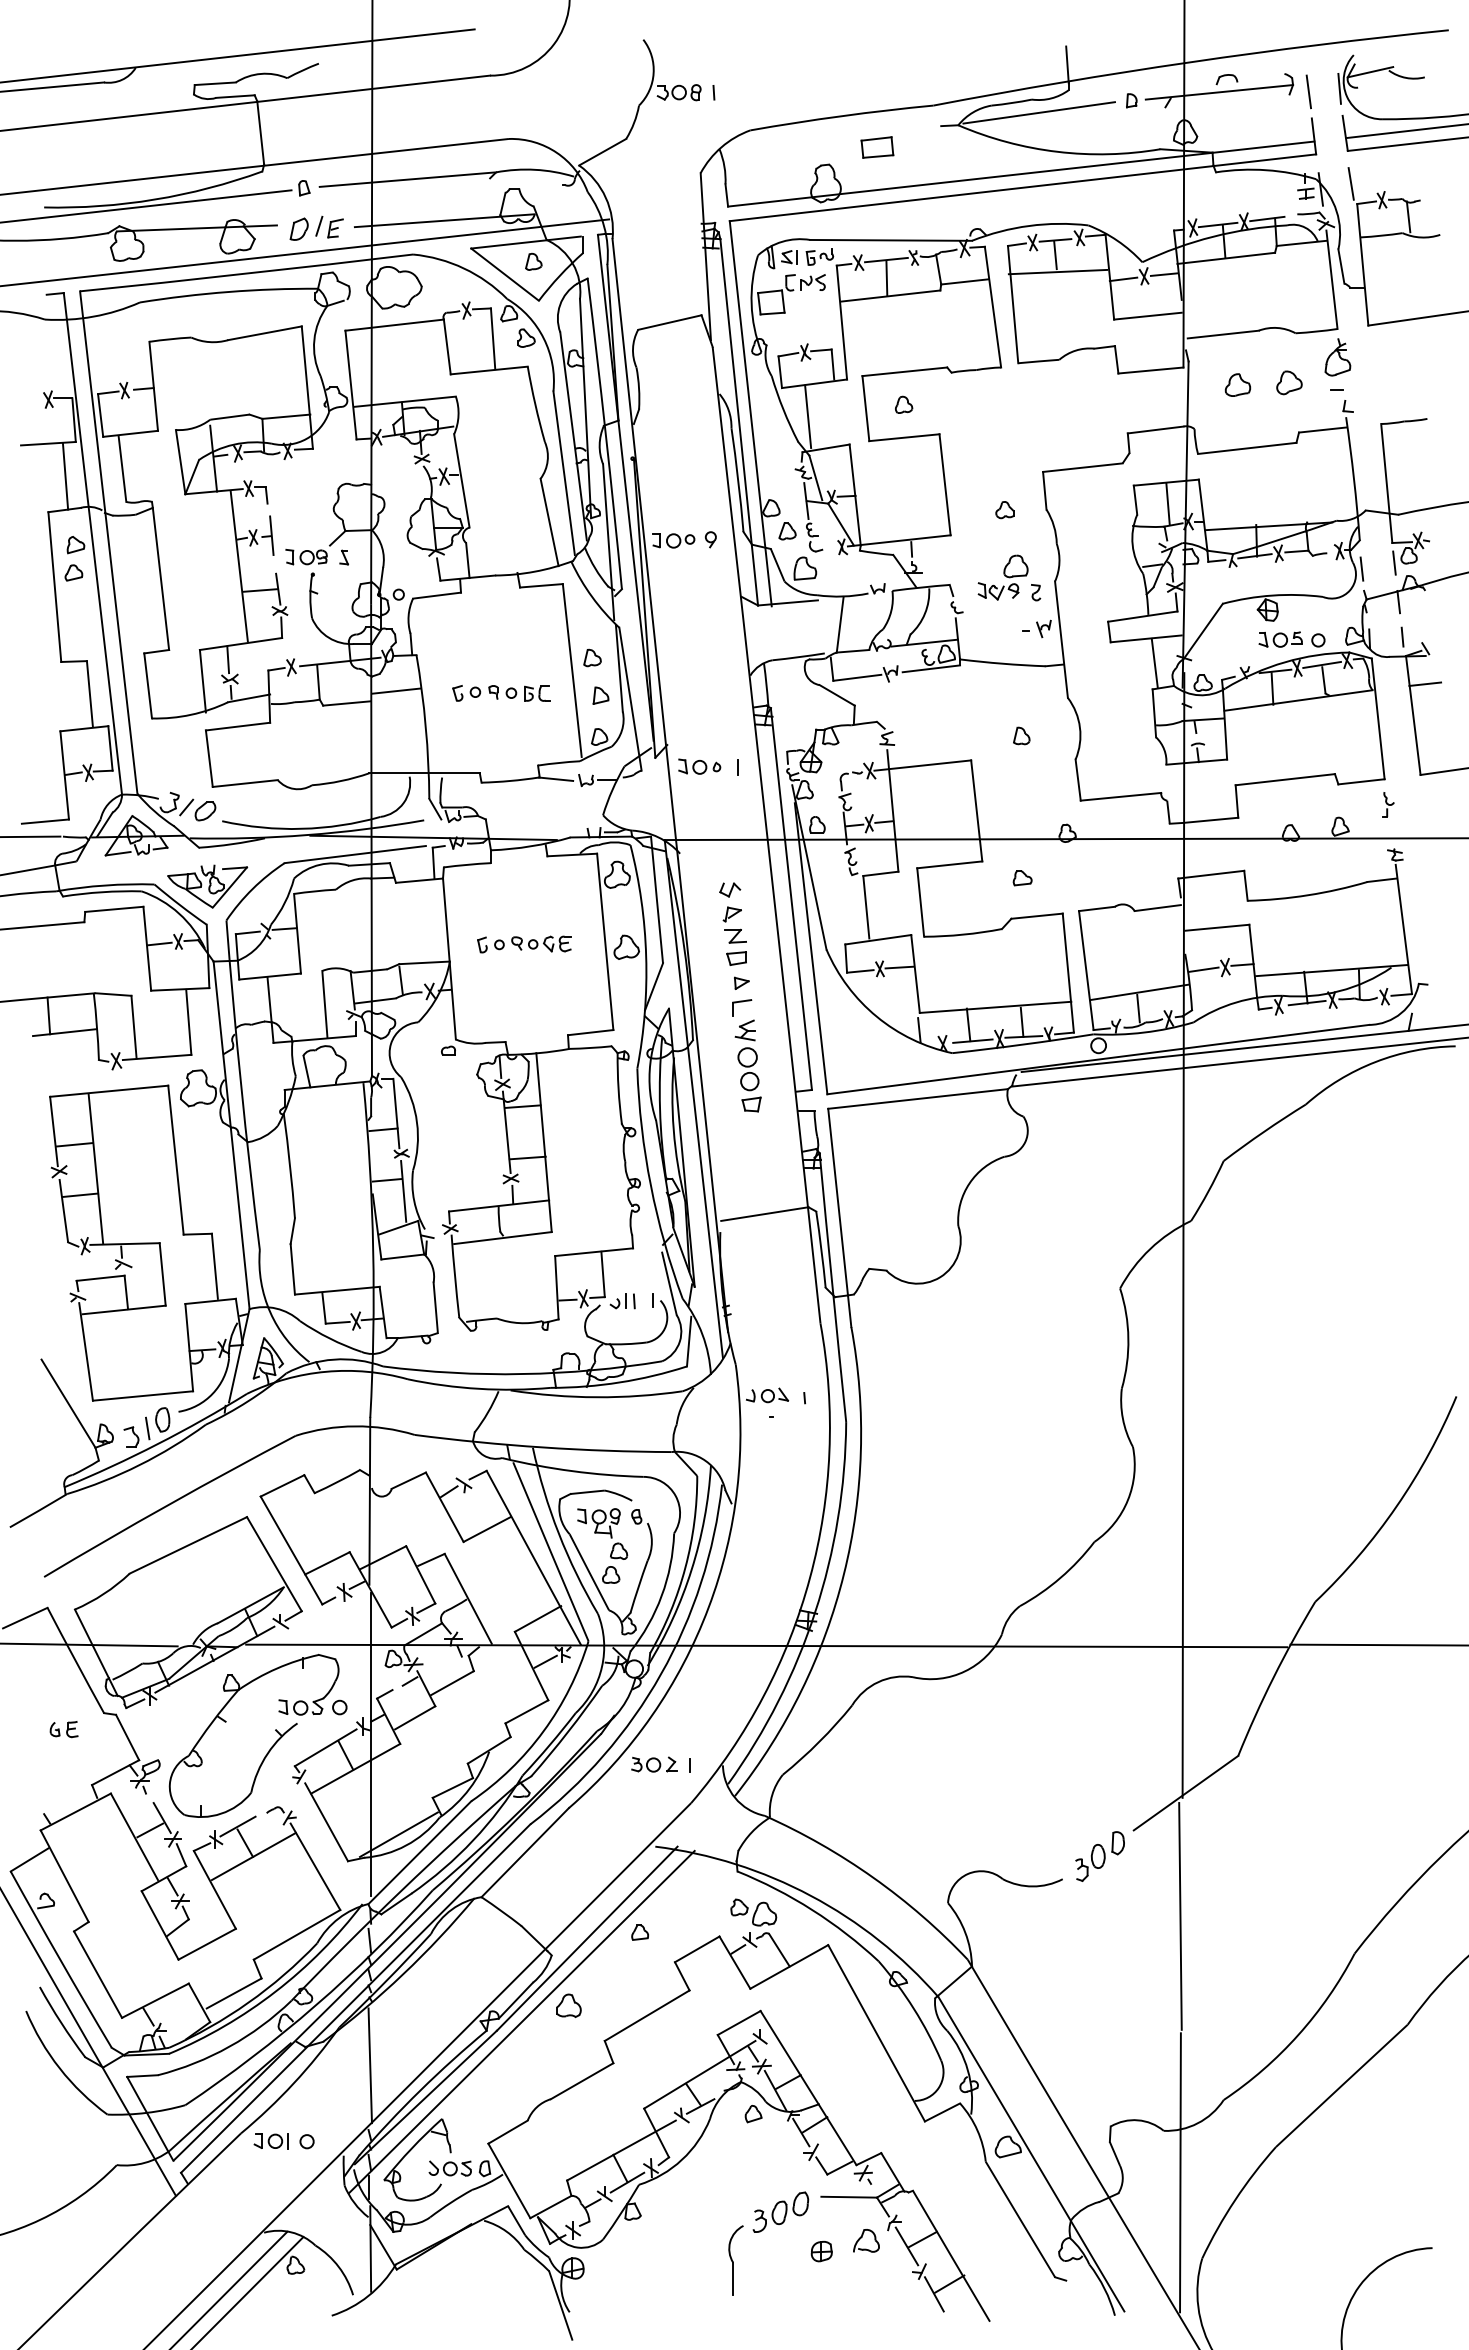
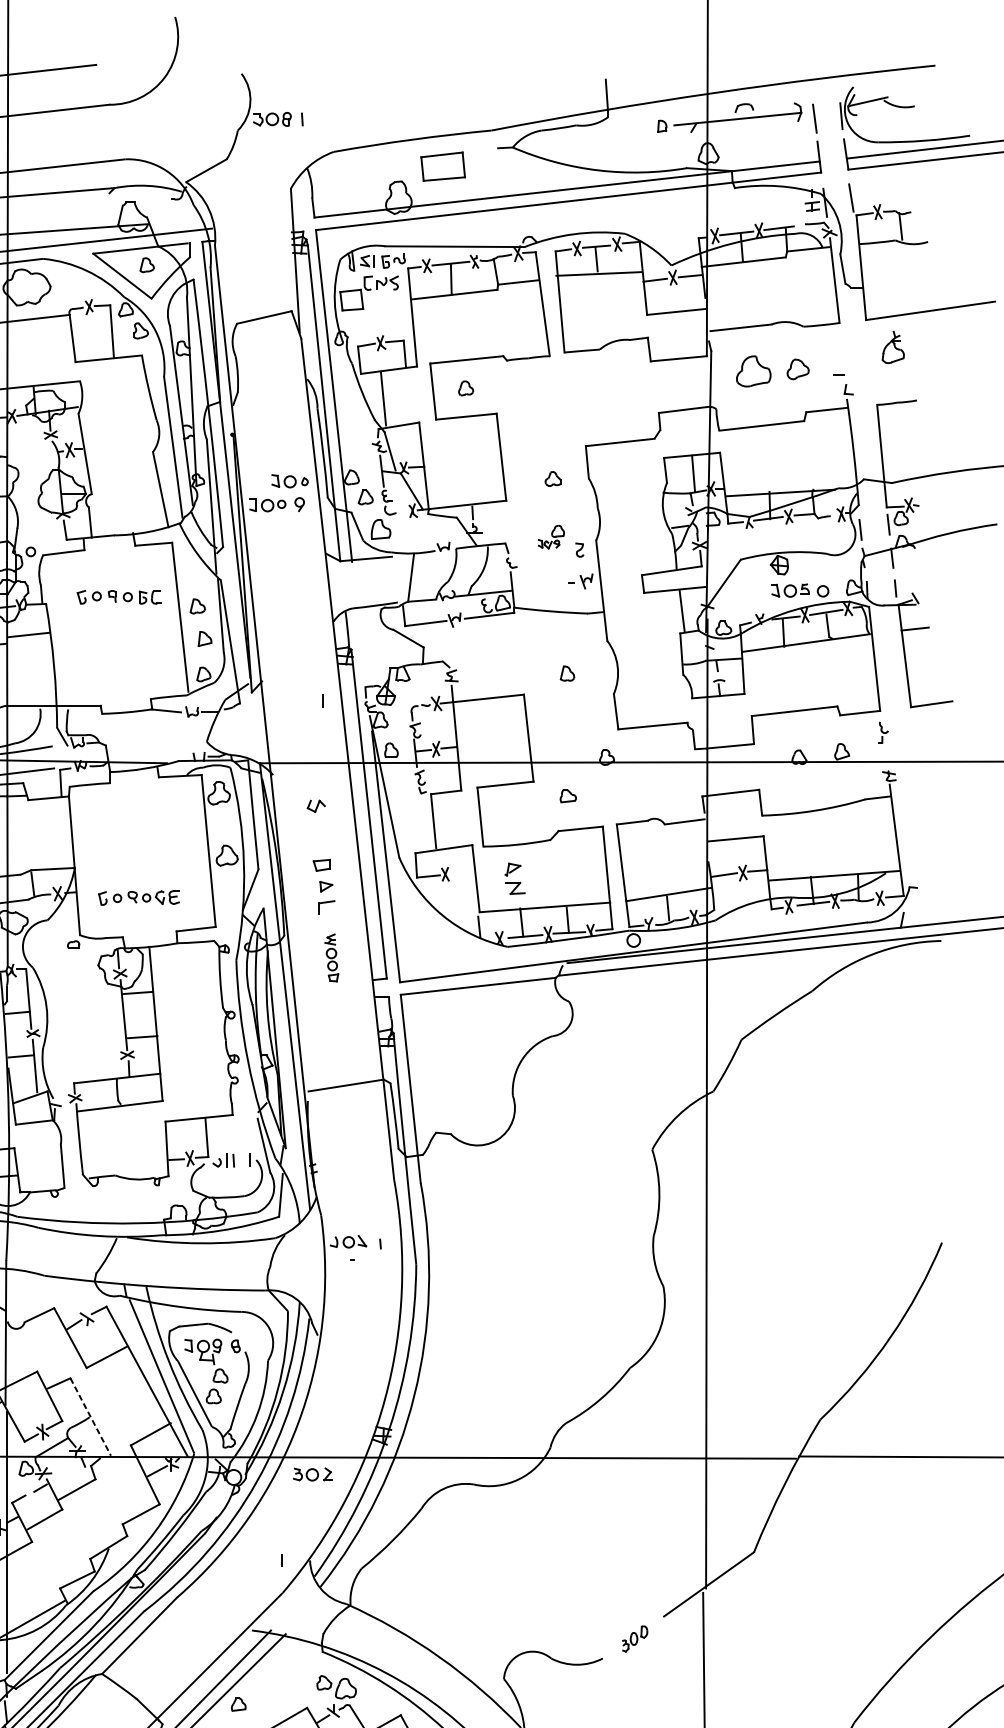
line: (1038, 112) -> (581, 136), removed
part: (877, 147) -> (443, 166), size x1.6
part: (1337, 357) -> (892, 347), moved
part: (1237, 384) -> (753, 370), size x1.6
part: (1002, 577) -> (550, 537), size x0.6
part: (501, 693) -> (119, 597), moved
part: (699, 766) -> (289, 481), moved
part: (734, 924) -> (514, 878), moved
part: (524, 944) -> (139, 898), moved
line: (899, 967) -> (462, 873), removed
part: (747, 1065) -> (331, 957), size x0.6
line: (468, 1598) -> (90, 1416), solid -> dashed
part: (654, 1764) -> (313, 1474), moved
part: (1099, 1856) -> (634, 1638), size x0.6

